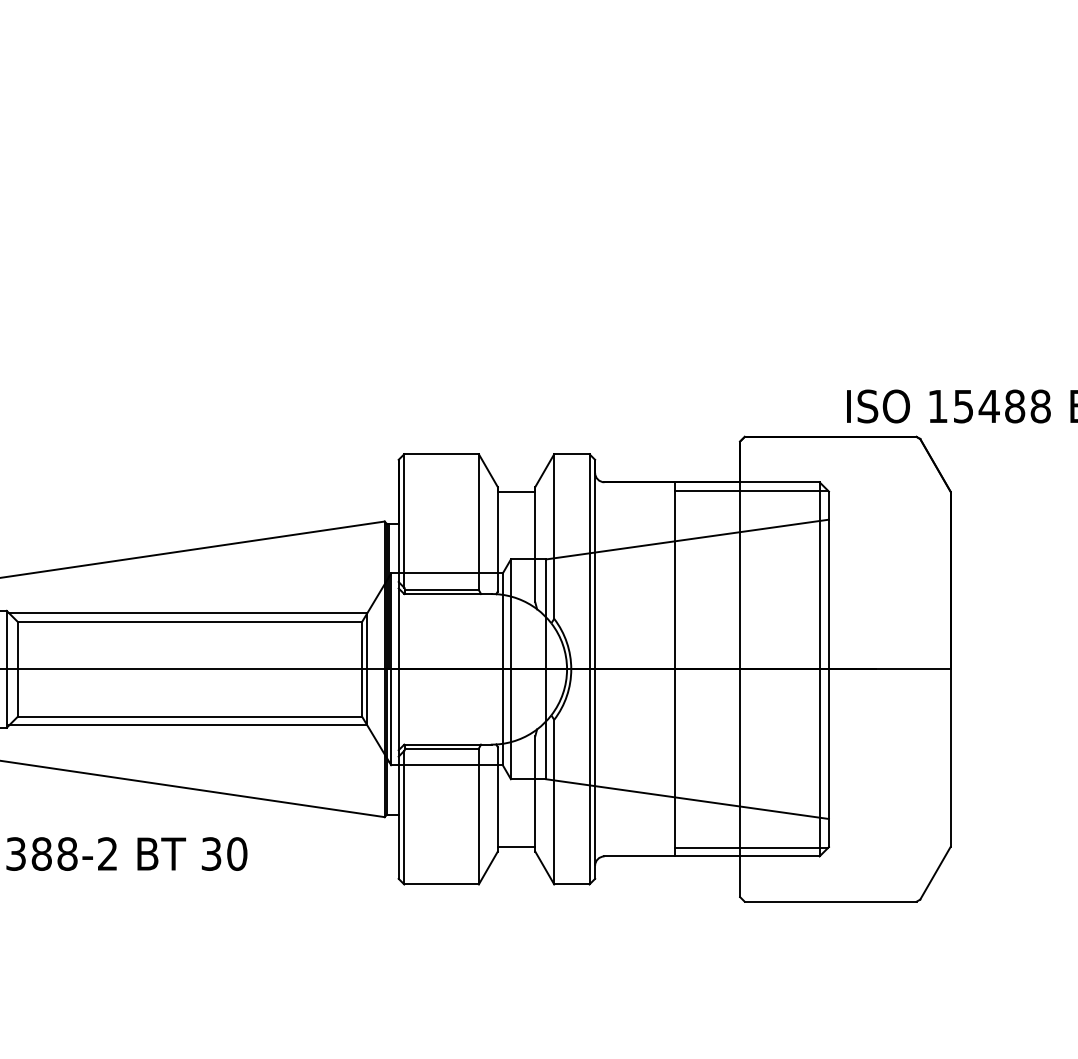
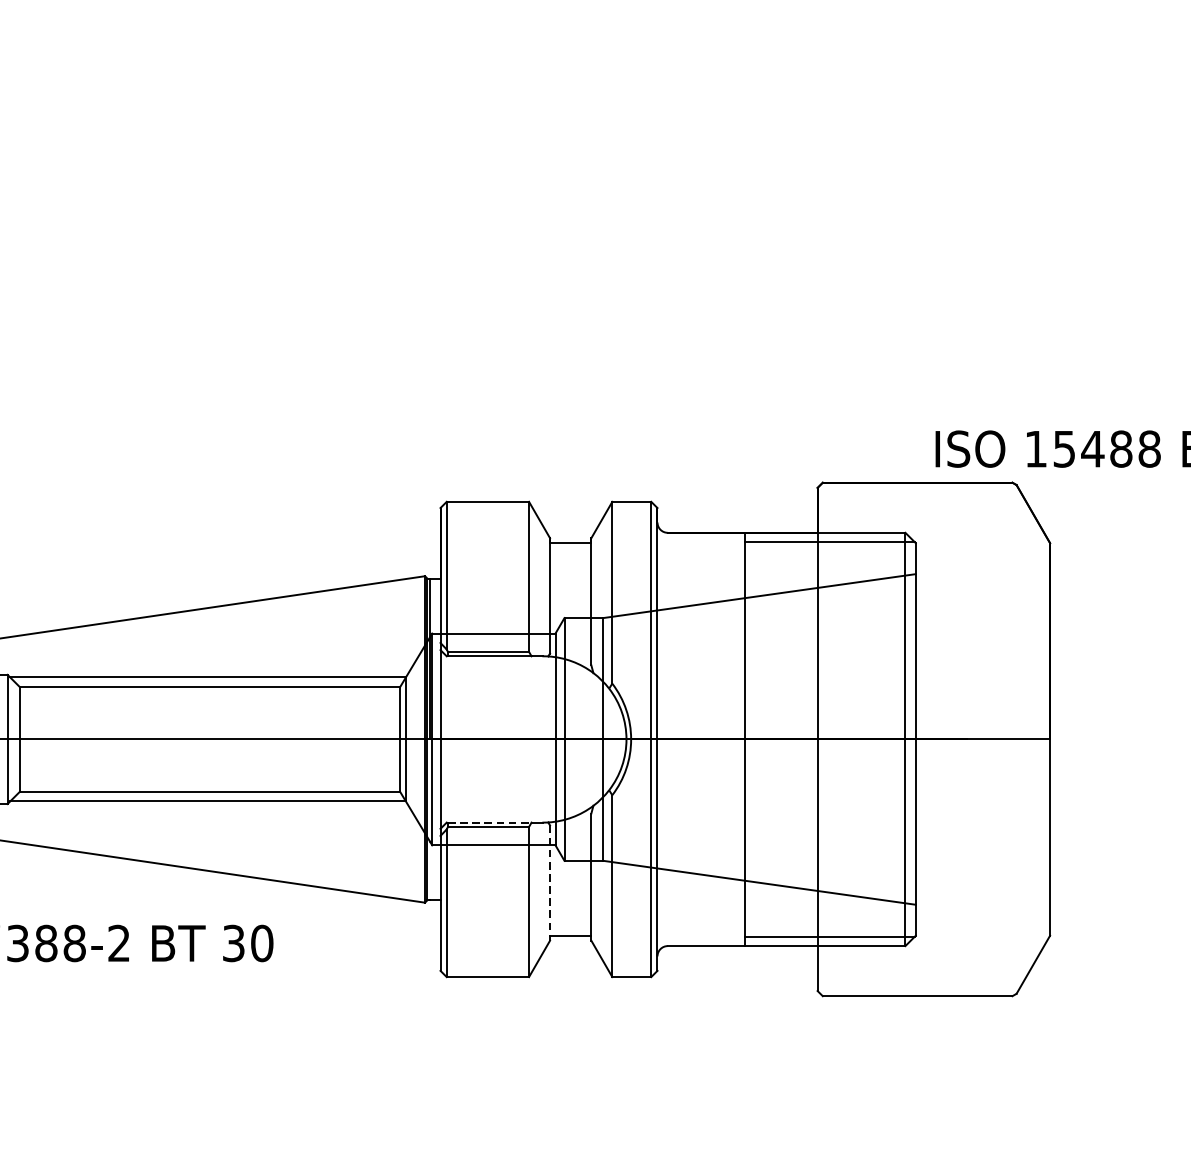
line: (443, 744) -> (490, 822), solid -> dashed
line: (497, 799) -> (549, 883), solid -> dashed

